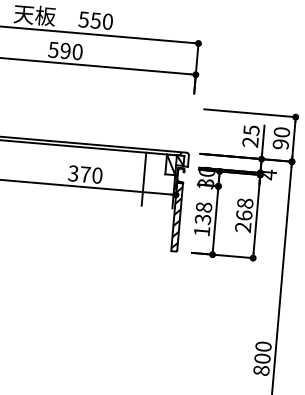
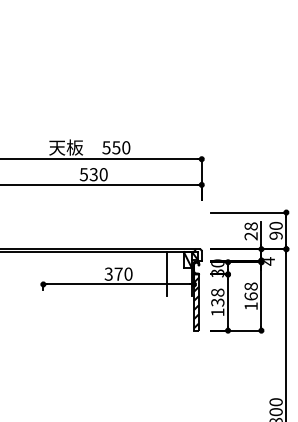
text: (65, 50) -> (93, 174), 590 -> 530
text: (250, 130) -> (250, 226), 25 -> 28
text: (242, 227) -> (250, 306), 268 -> 168

